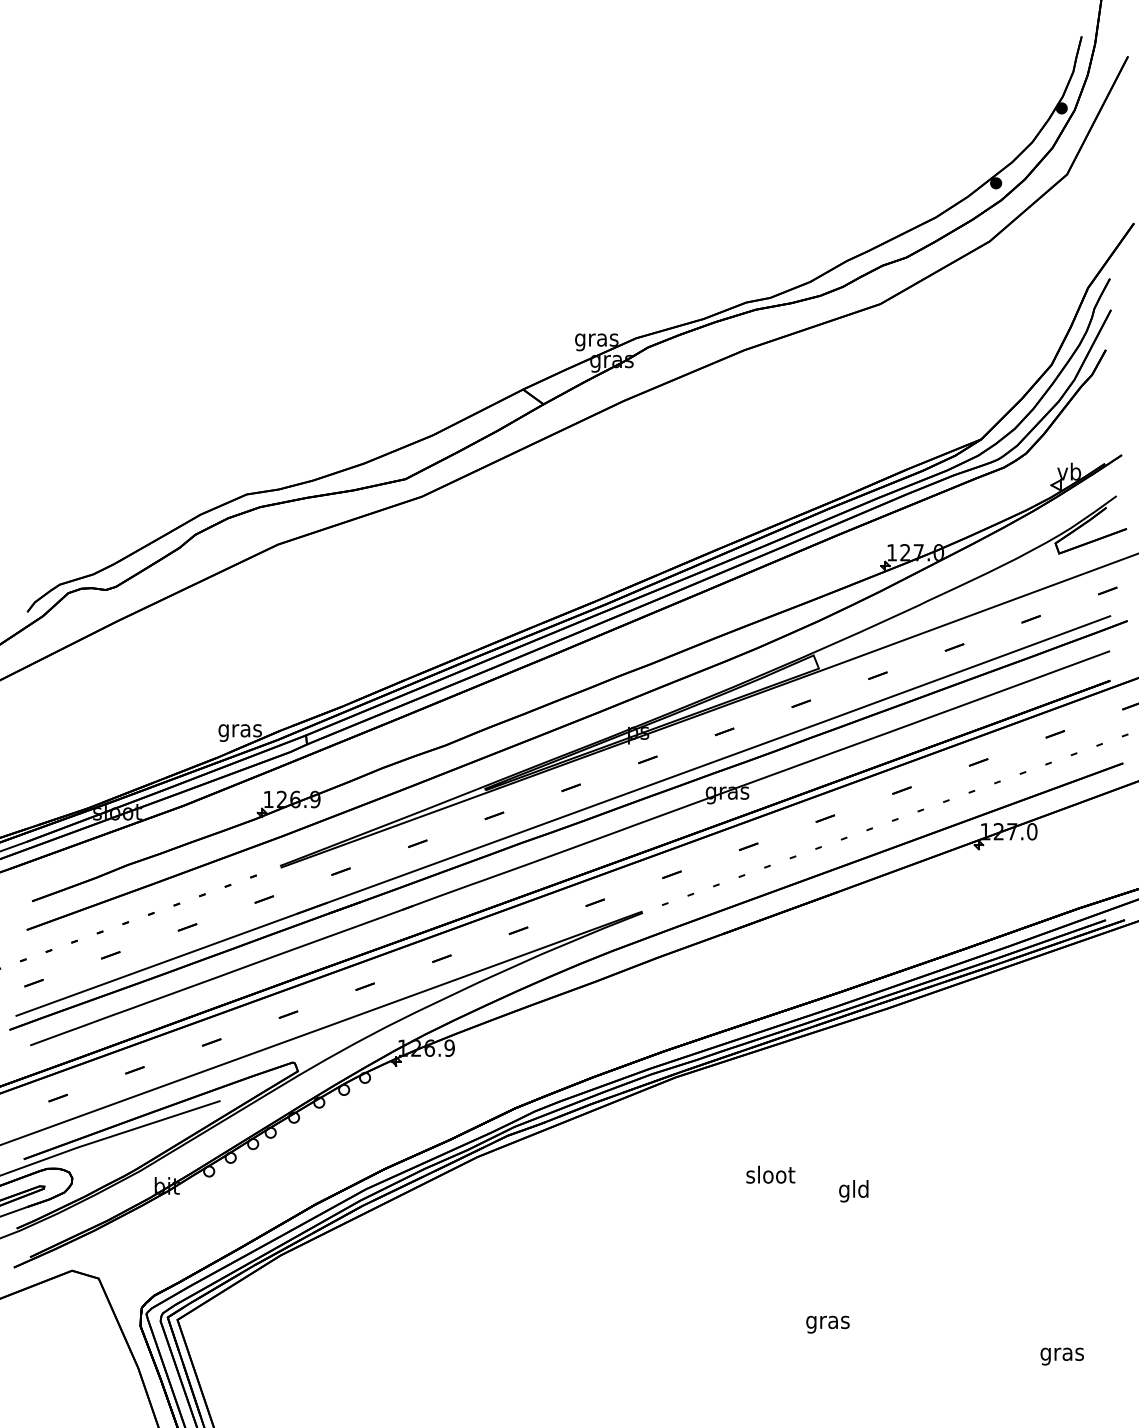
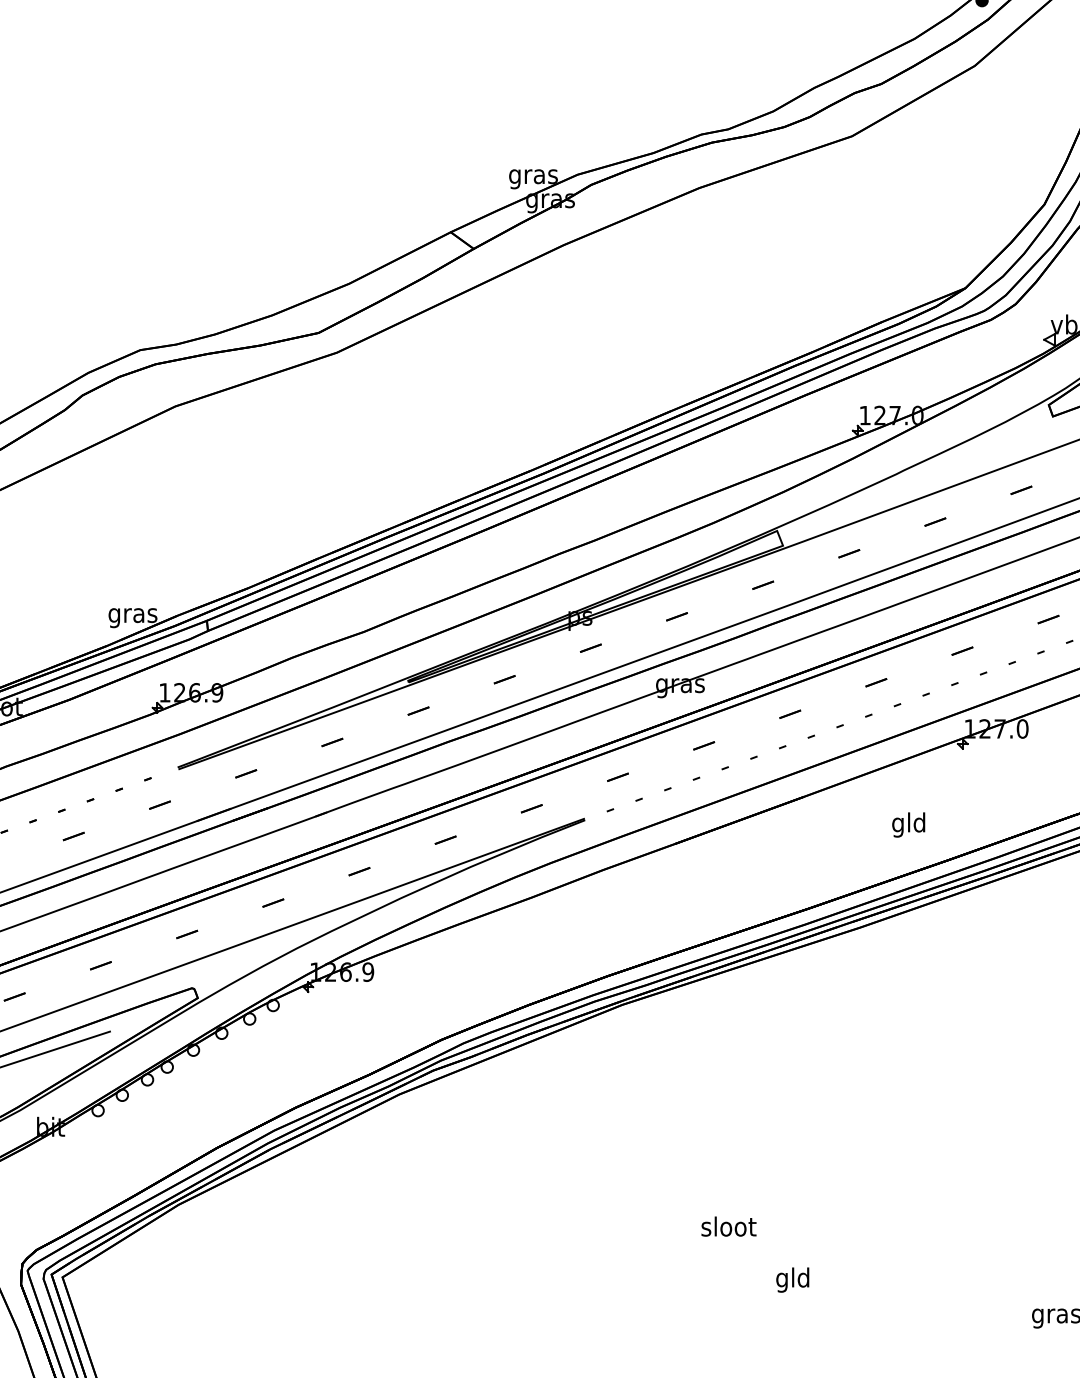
text: (770, 1174) -> (728, 1226), moved
text: (853, 1191) -> (908, 825), moved
text: (827, 1322) -> (792, 1280), gras -> gld

